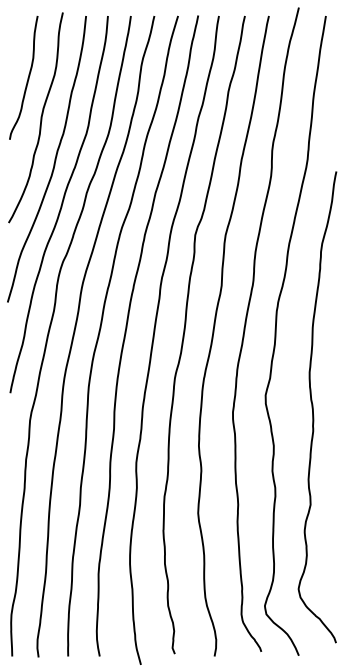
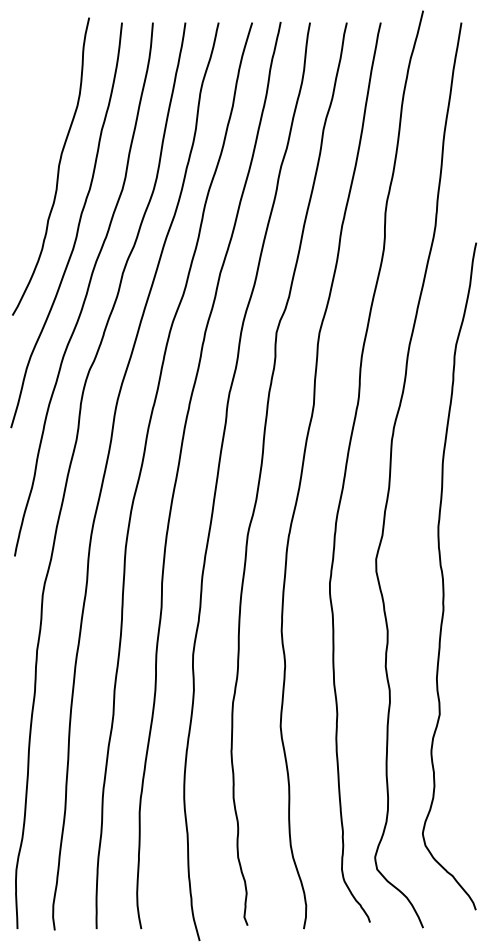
curve: (27, 77) -> (39, 109), removed

